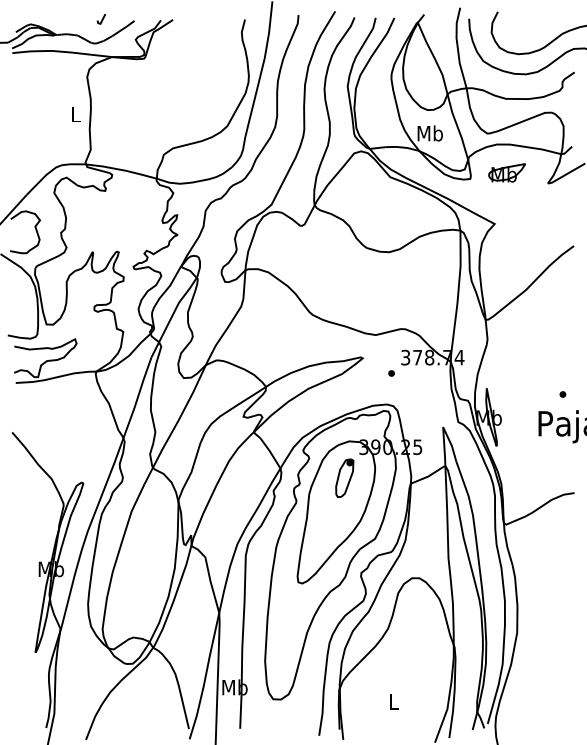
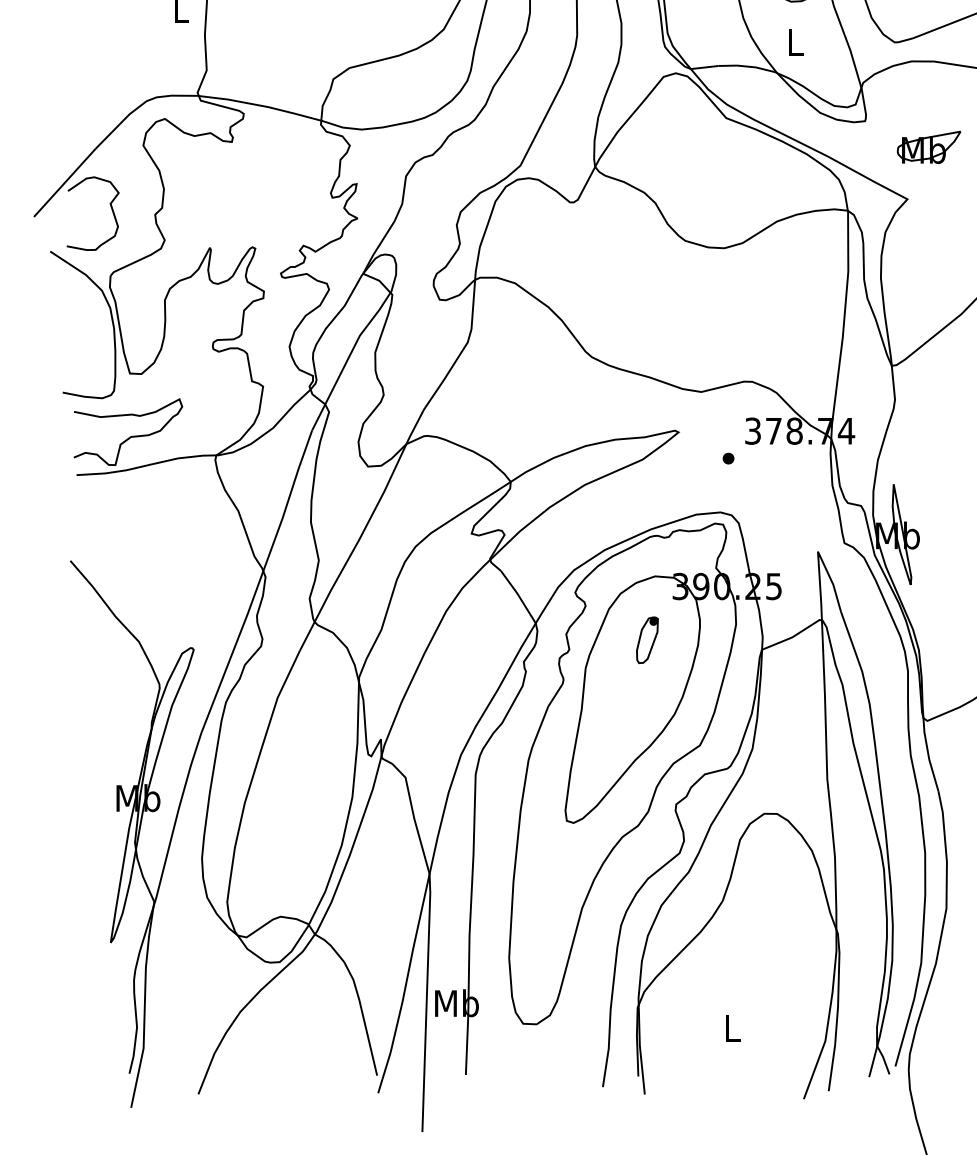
text: (429, 133) -> (794, 42), Mb -> L
part: (506, 172) -> (927, 146), moved
part: (344, 477) -> (646, 639), size x0.7

